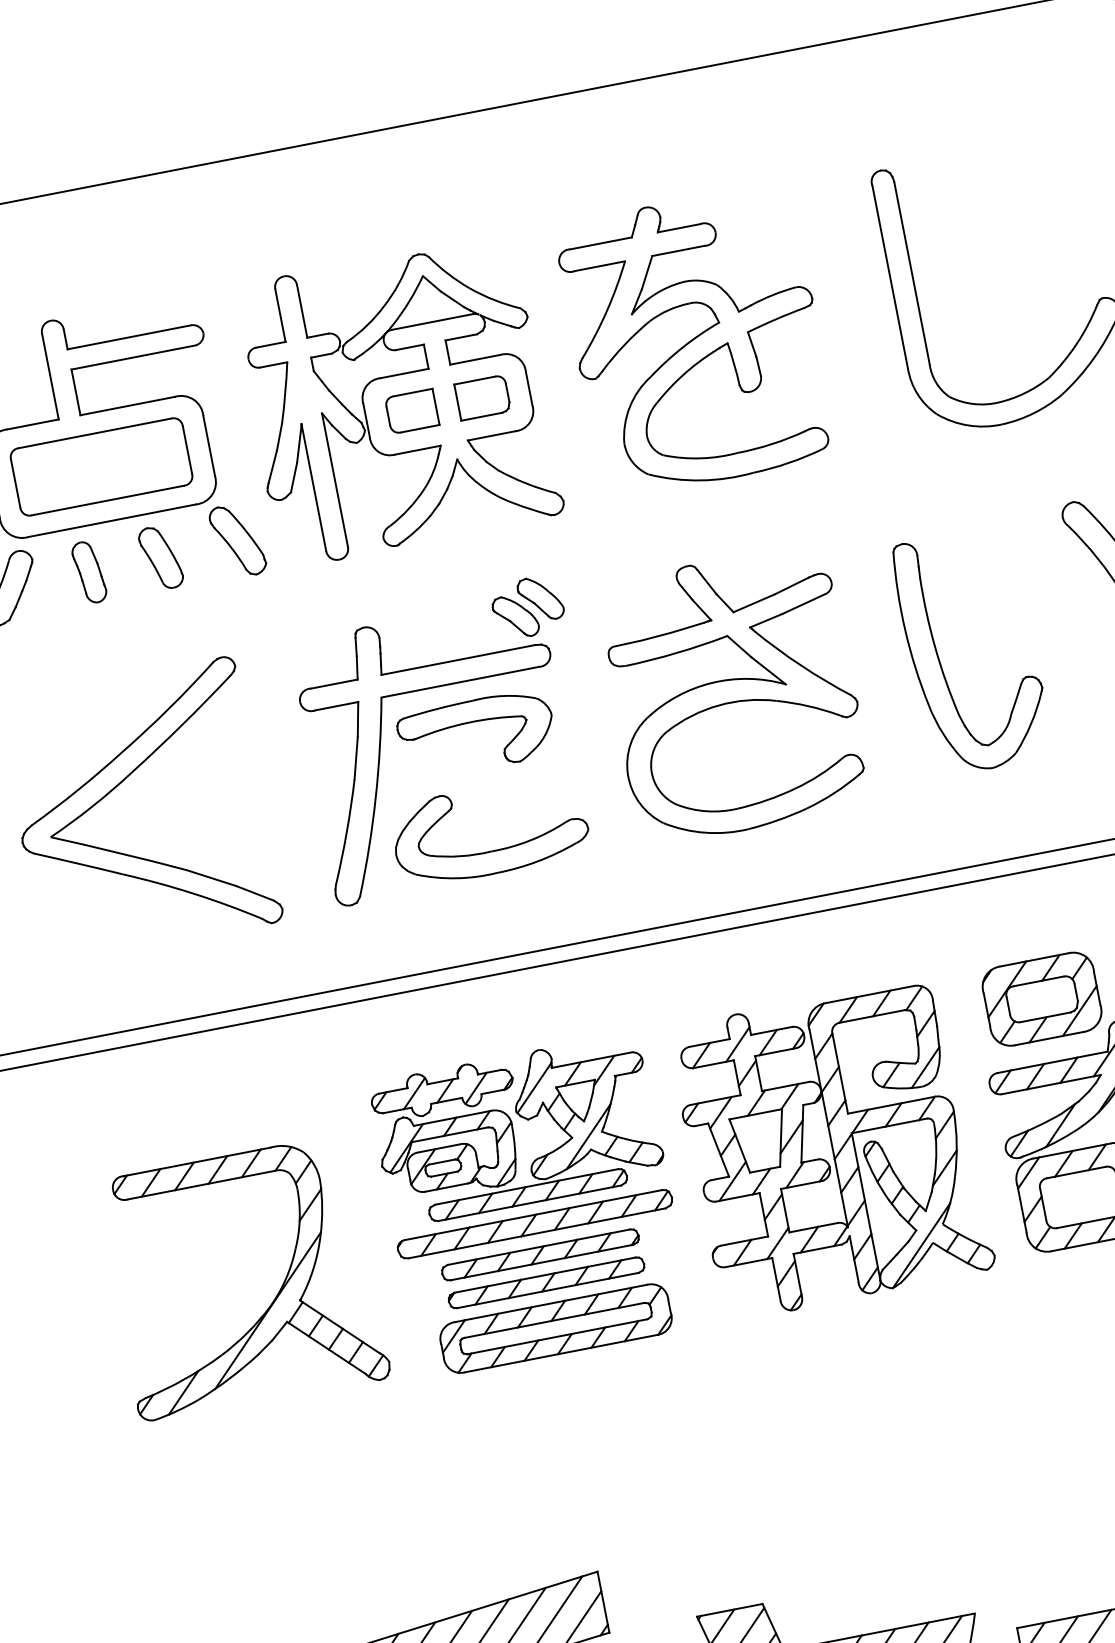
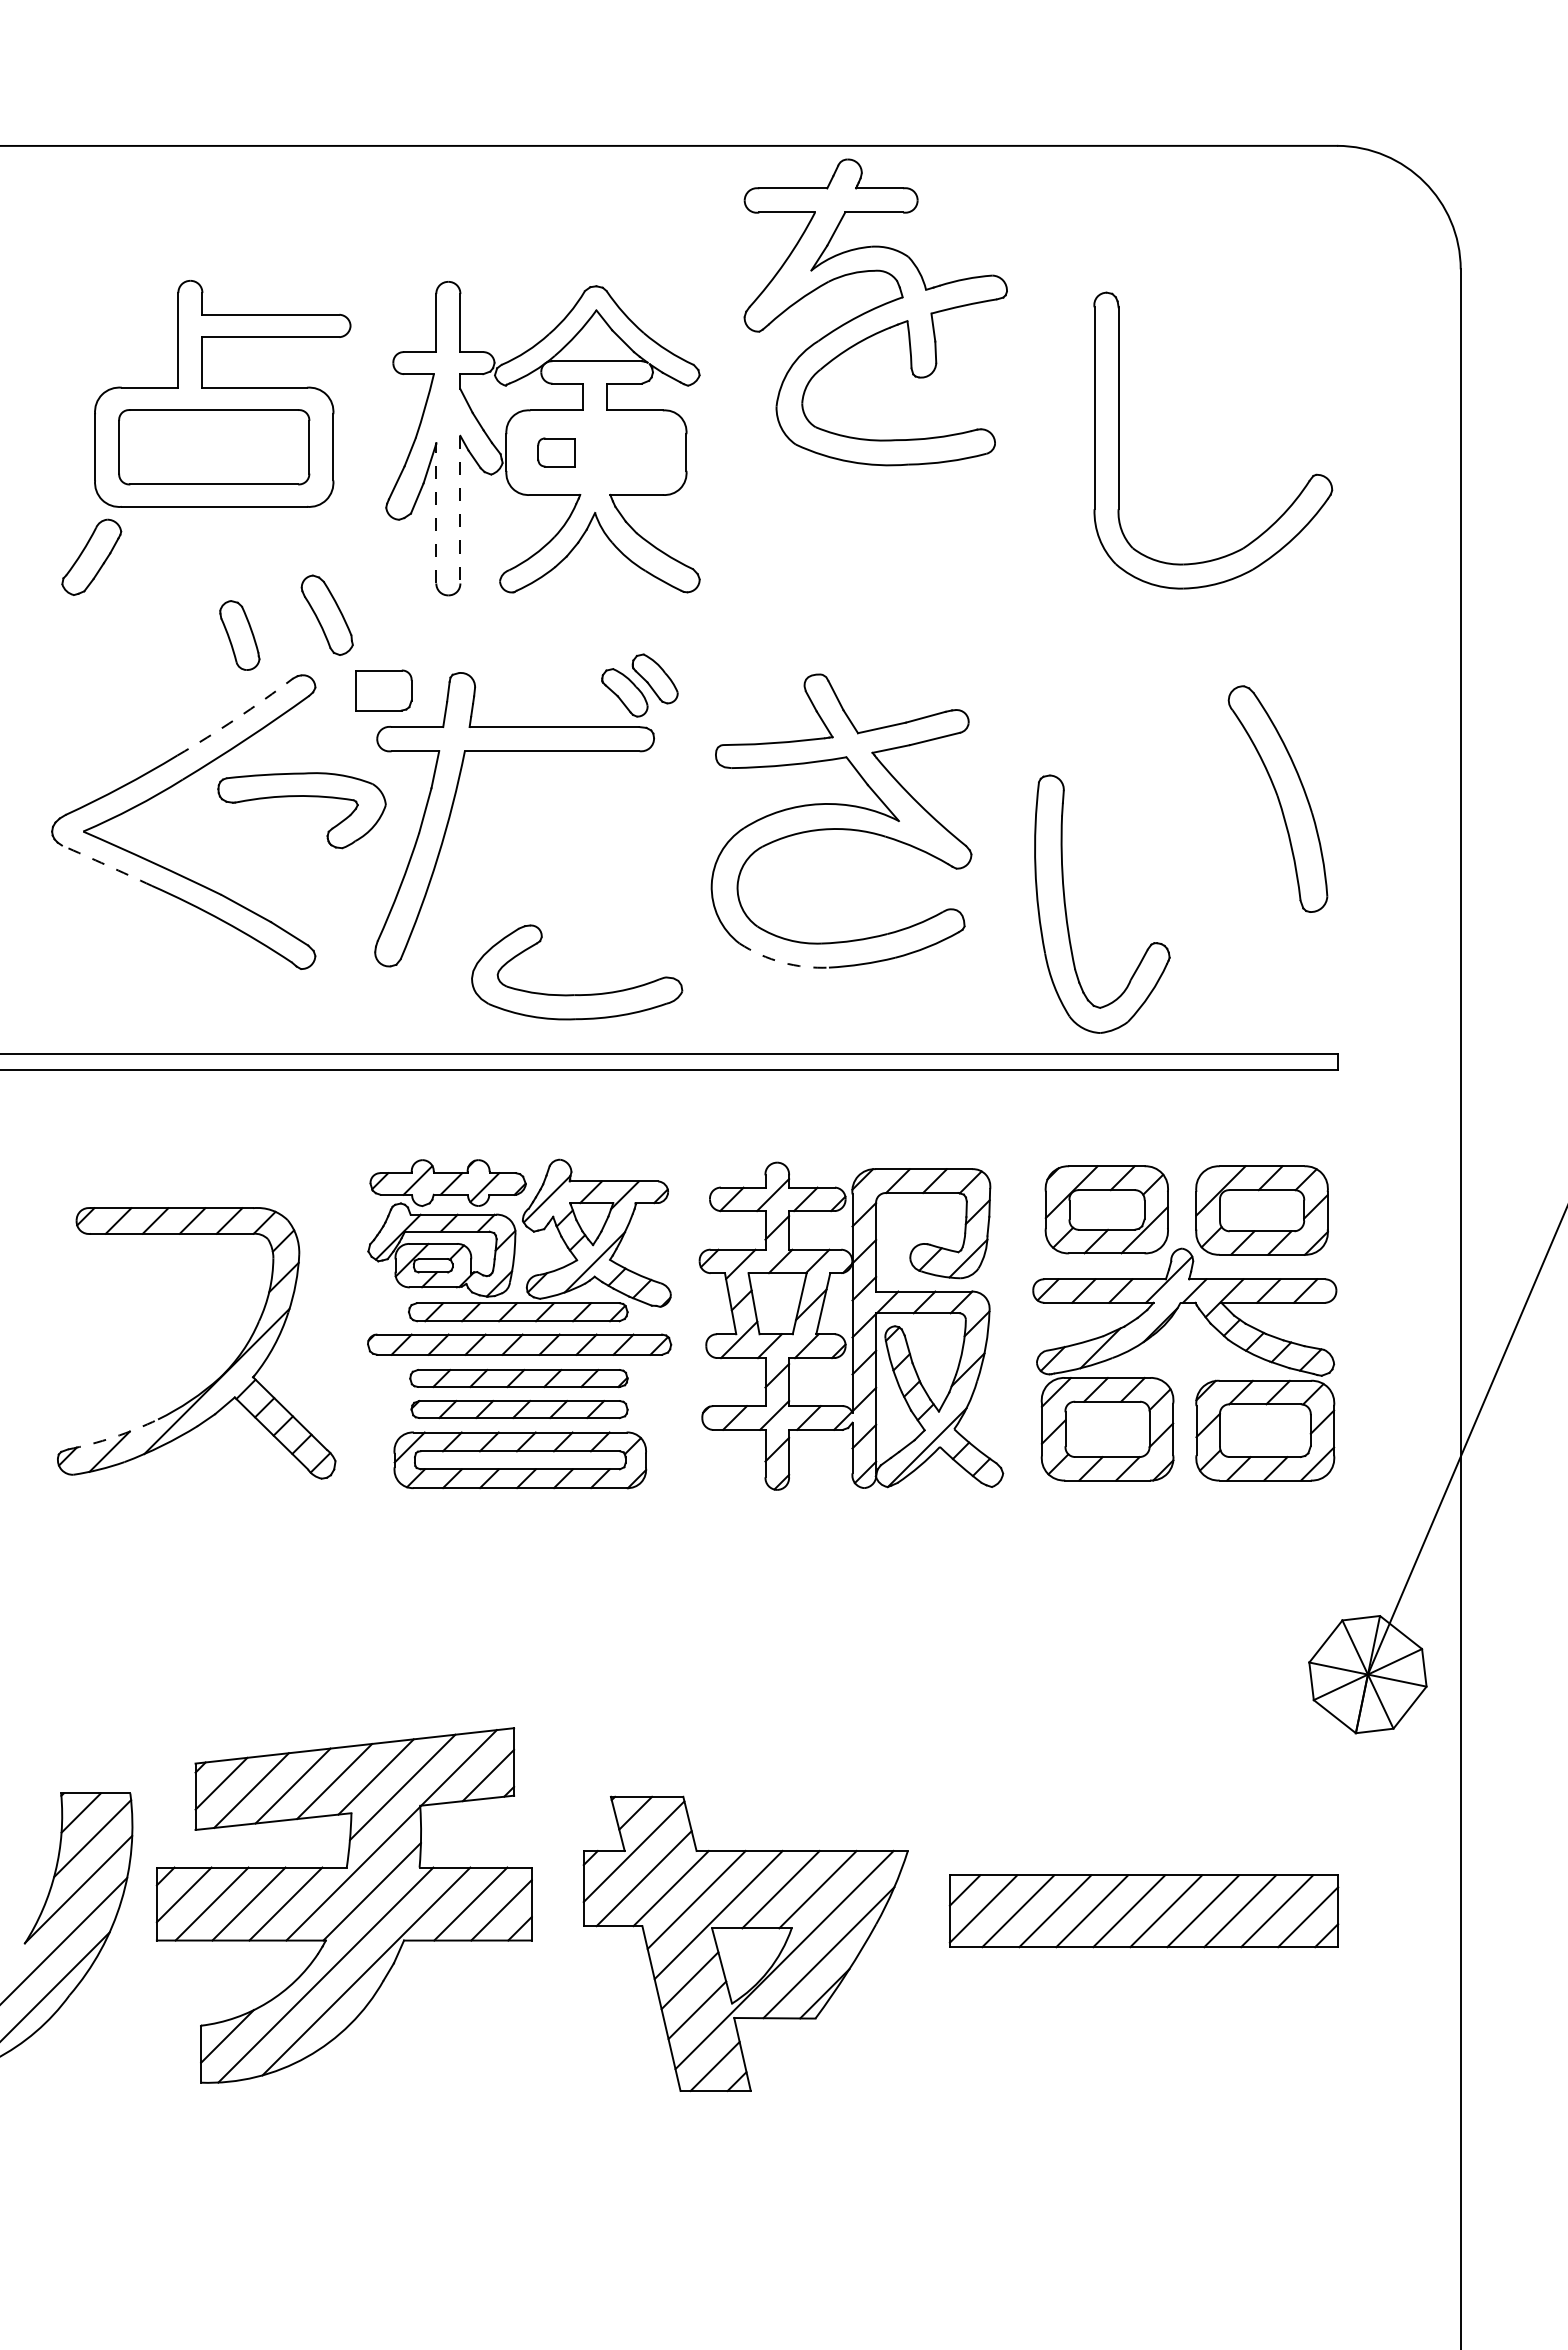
part: (697, 341) -> (875, 312), moved
part: (482, 397) -> (383, 690), moved
part: (411, 411) -> (556, 452), size x0.7
line: (335, 479) -> (460, 509), solid -> dashed
line: (313, 486) -> (436, 512), solid -> dashed
part: (237, 540) -> (326, 614), moved
part: (160, 557) -> (239, 635), moved
part: (89, 571) -> (179, 556), removed
part: (940, 660) -> (1066, 907), moved
arc: (169, 708) -> (236, 718), solid -> dashed
part: (474, 722) -> (301, 796), moved
arc: (705, 832) -> (782, 962), solid -> dashed
part: (494, 850) -> (577, 994), moved
arc: (78, 863) -> (107, 865), solid -> dashed
arc: (184, 1379) -> (113, 1437), solid -> dashed

